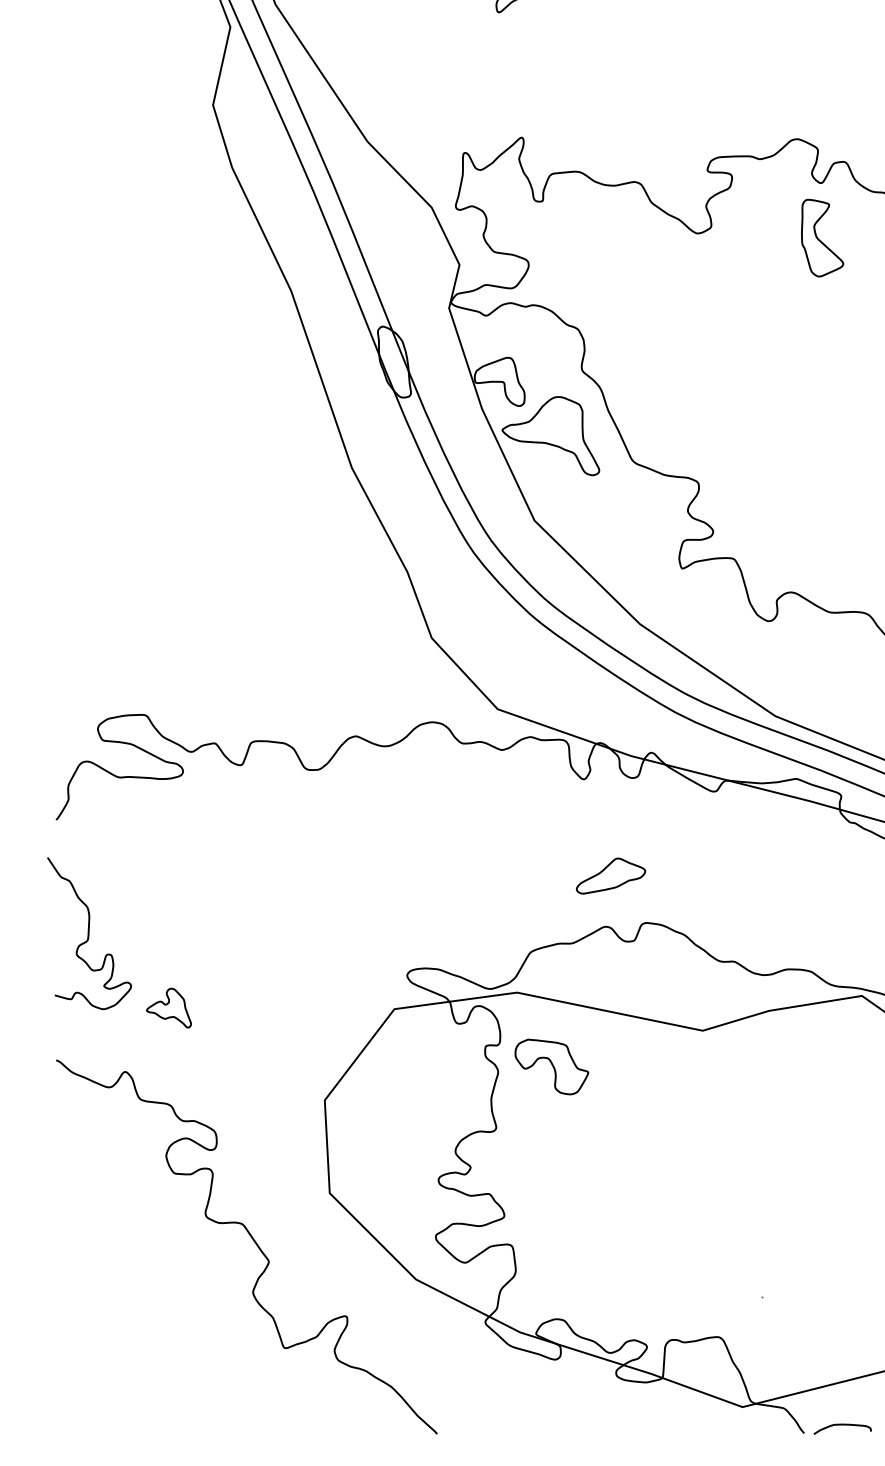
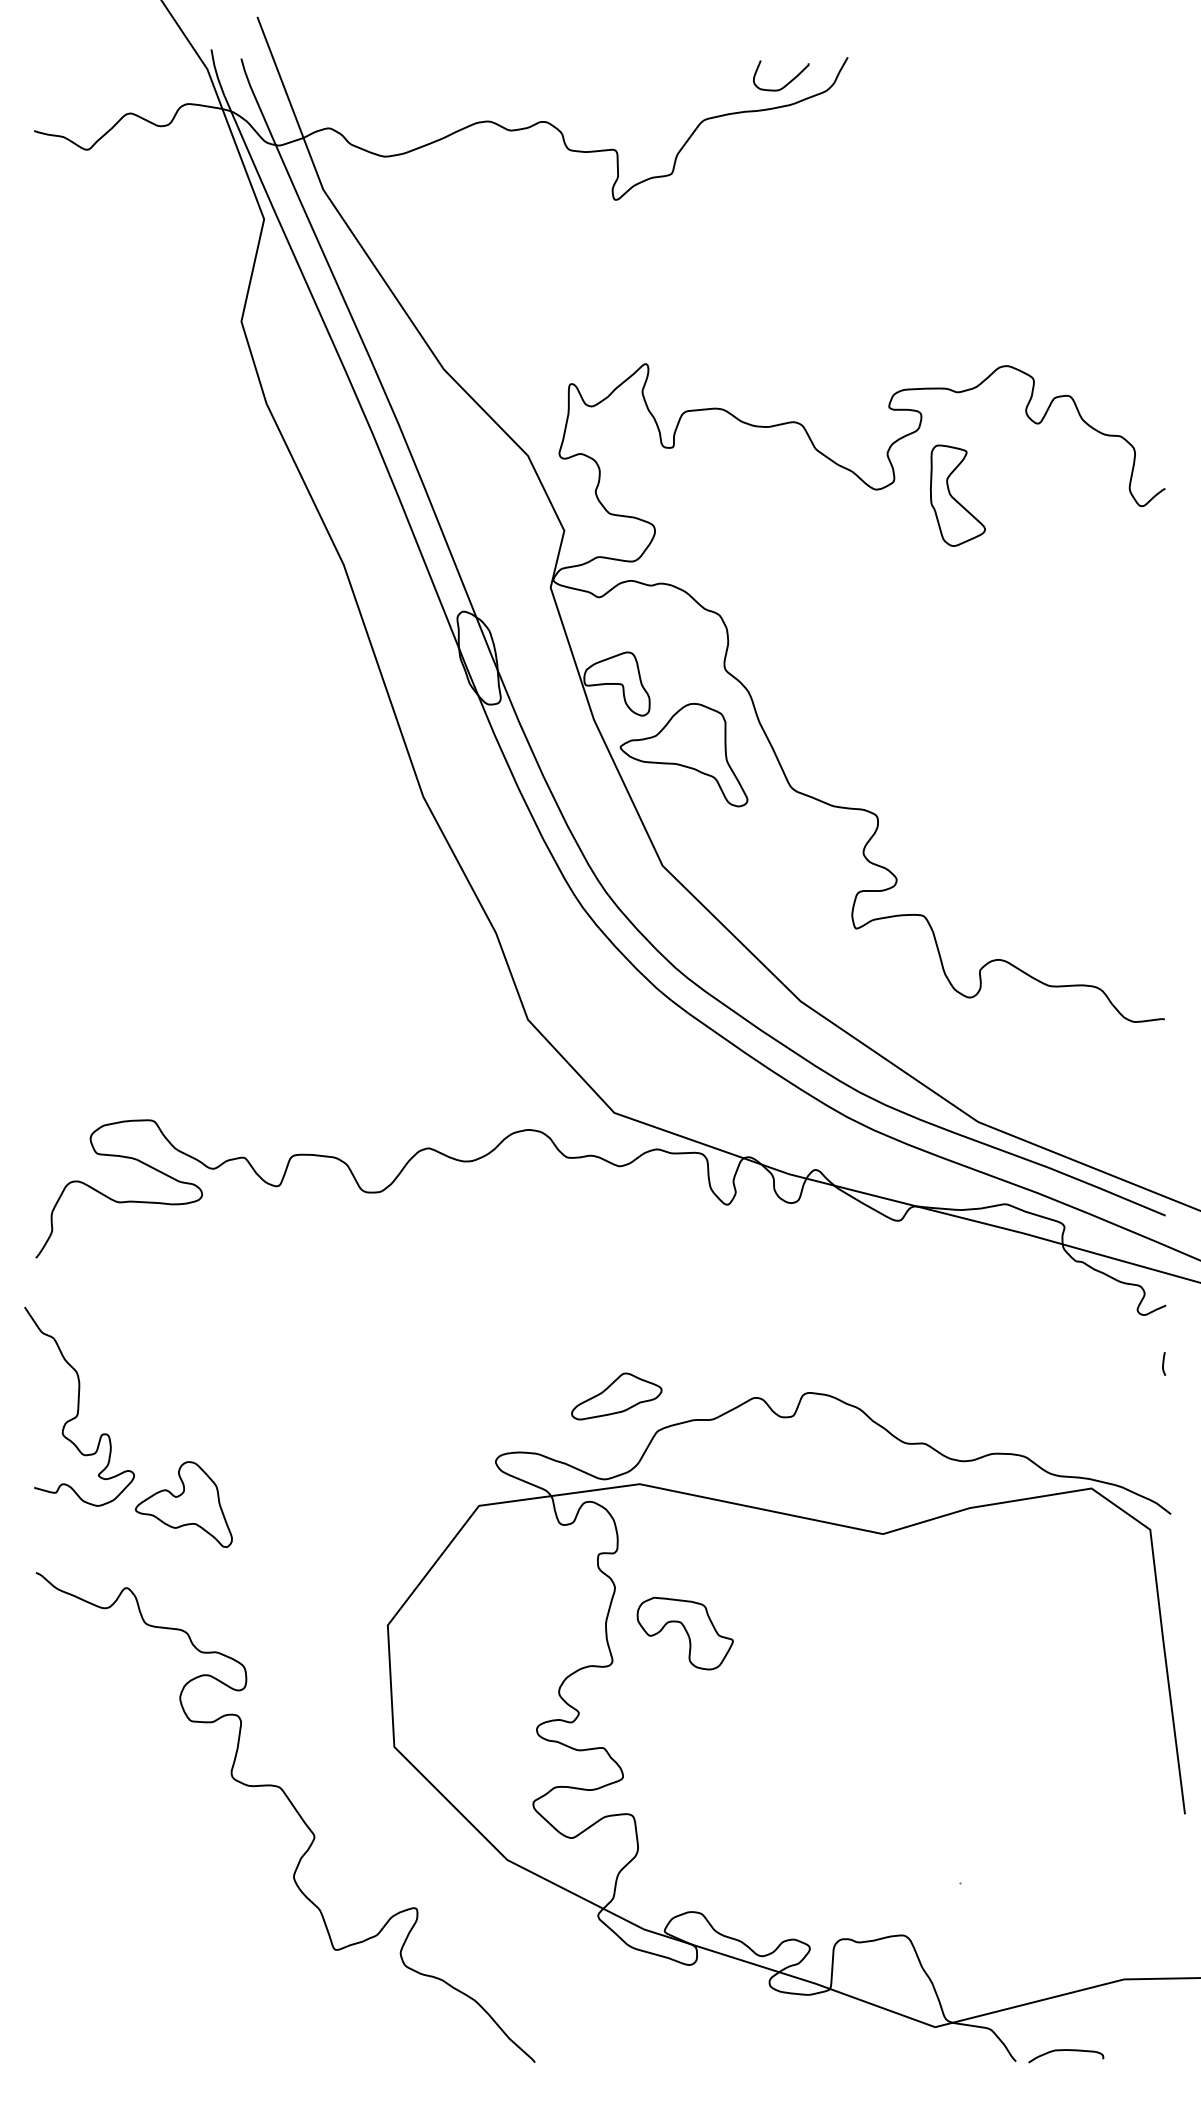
part: (822, 237) -> (957, 495), moved
part: (610, 876) -> (616, 1396), moved
part: (168, 1008) -> (183, 1504), size x1.67
part: (551, 1066) -> (684, 1633), moved

